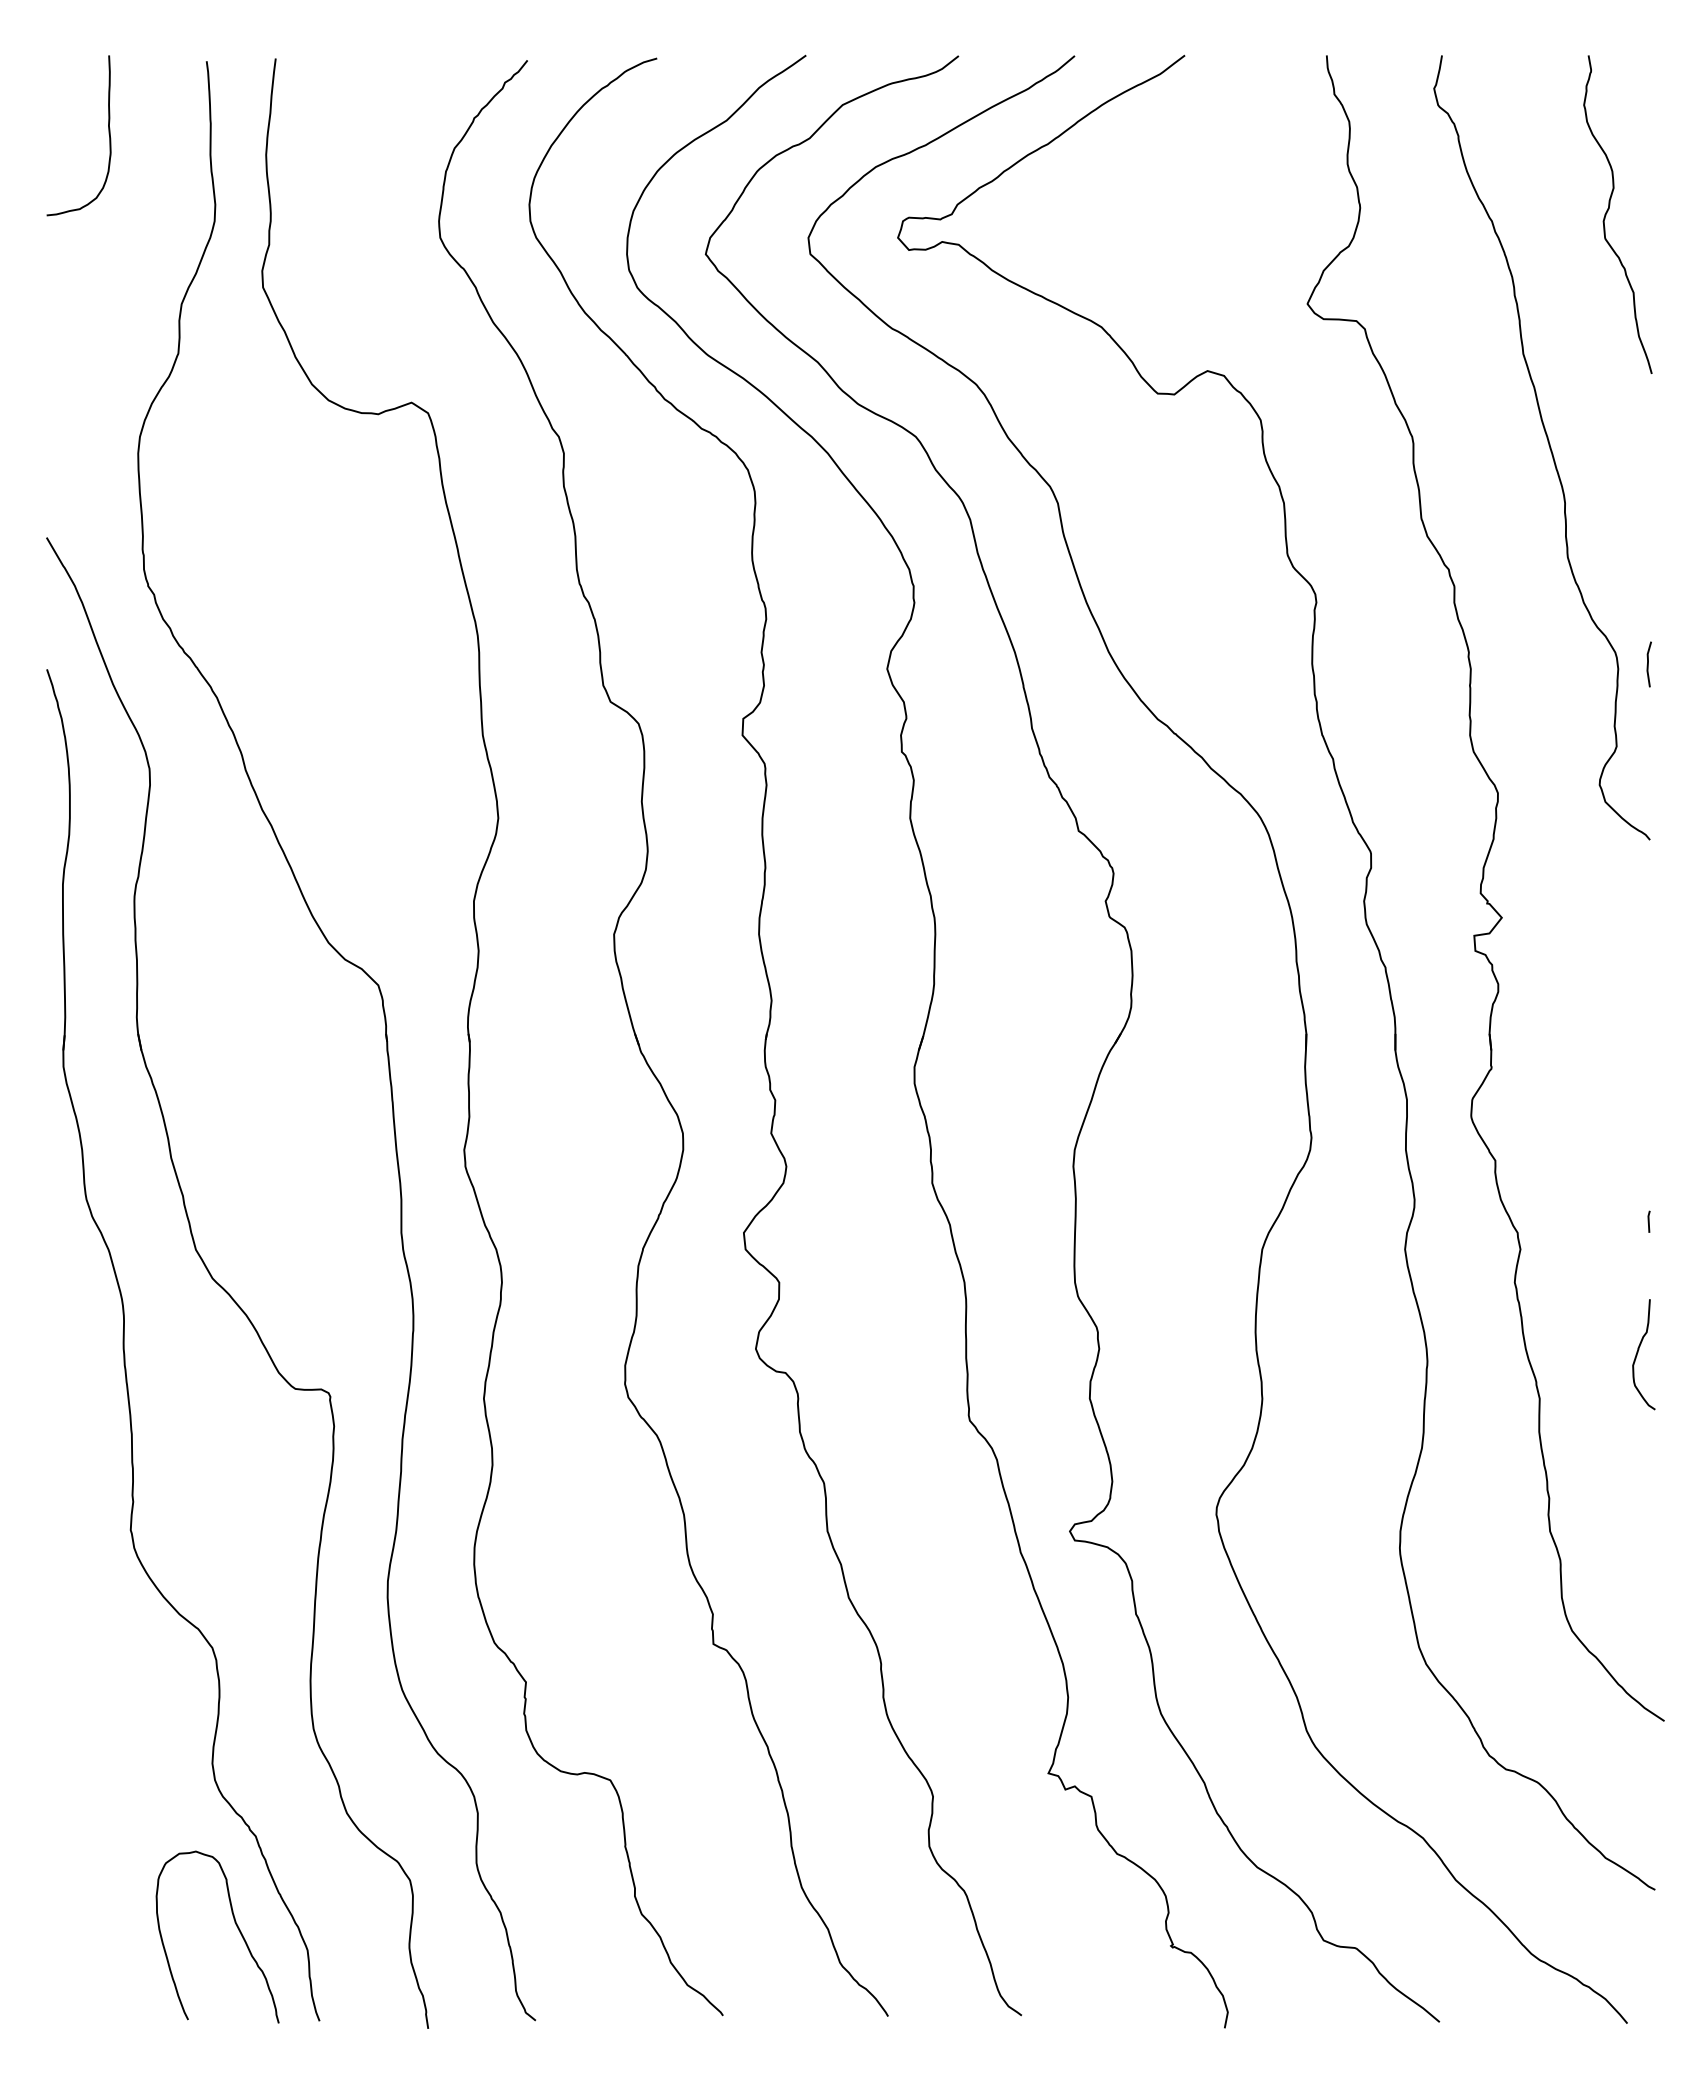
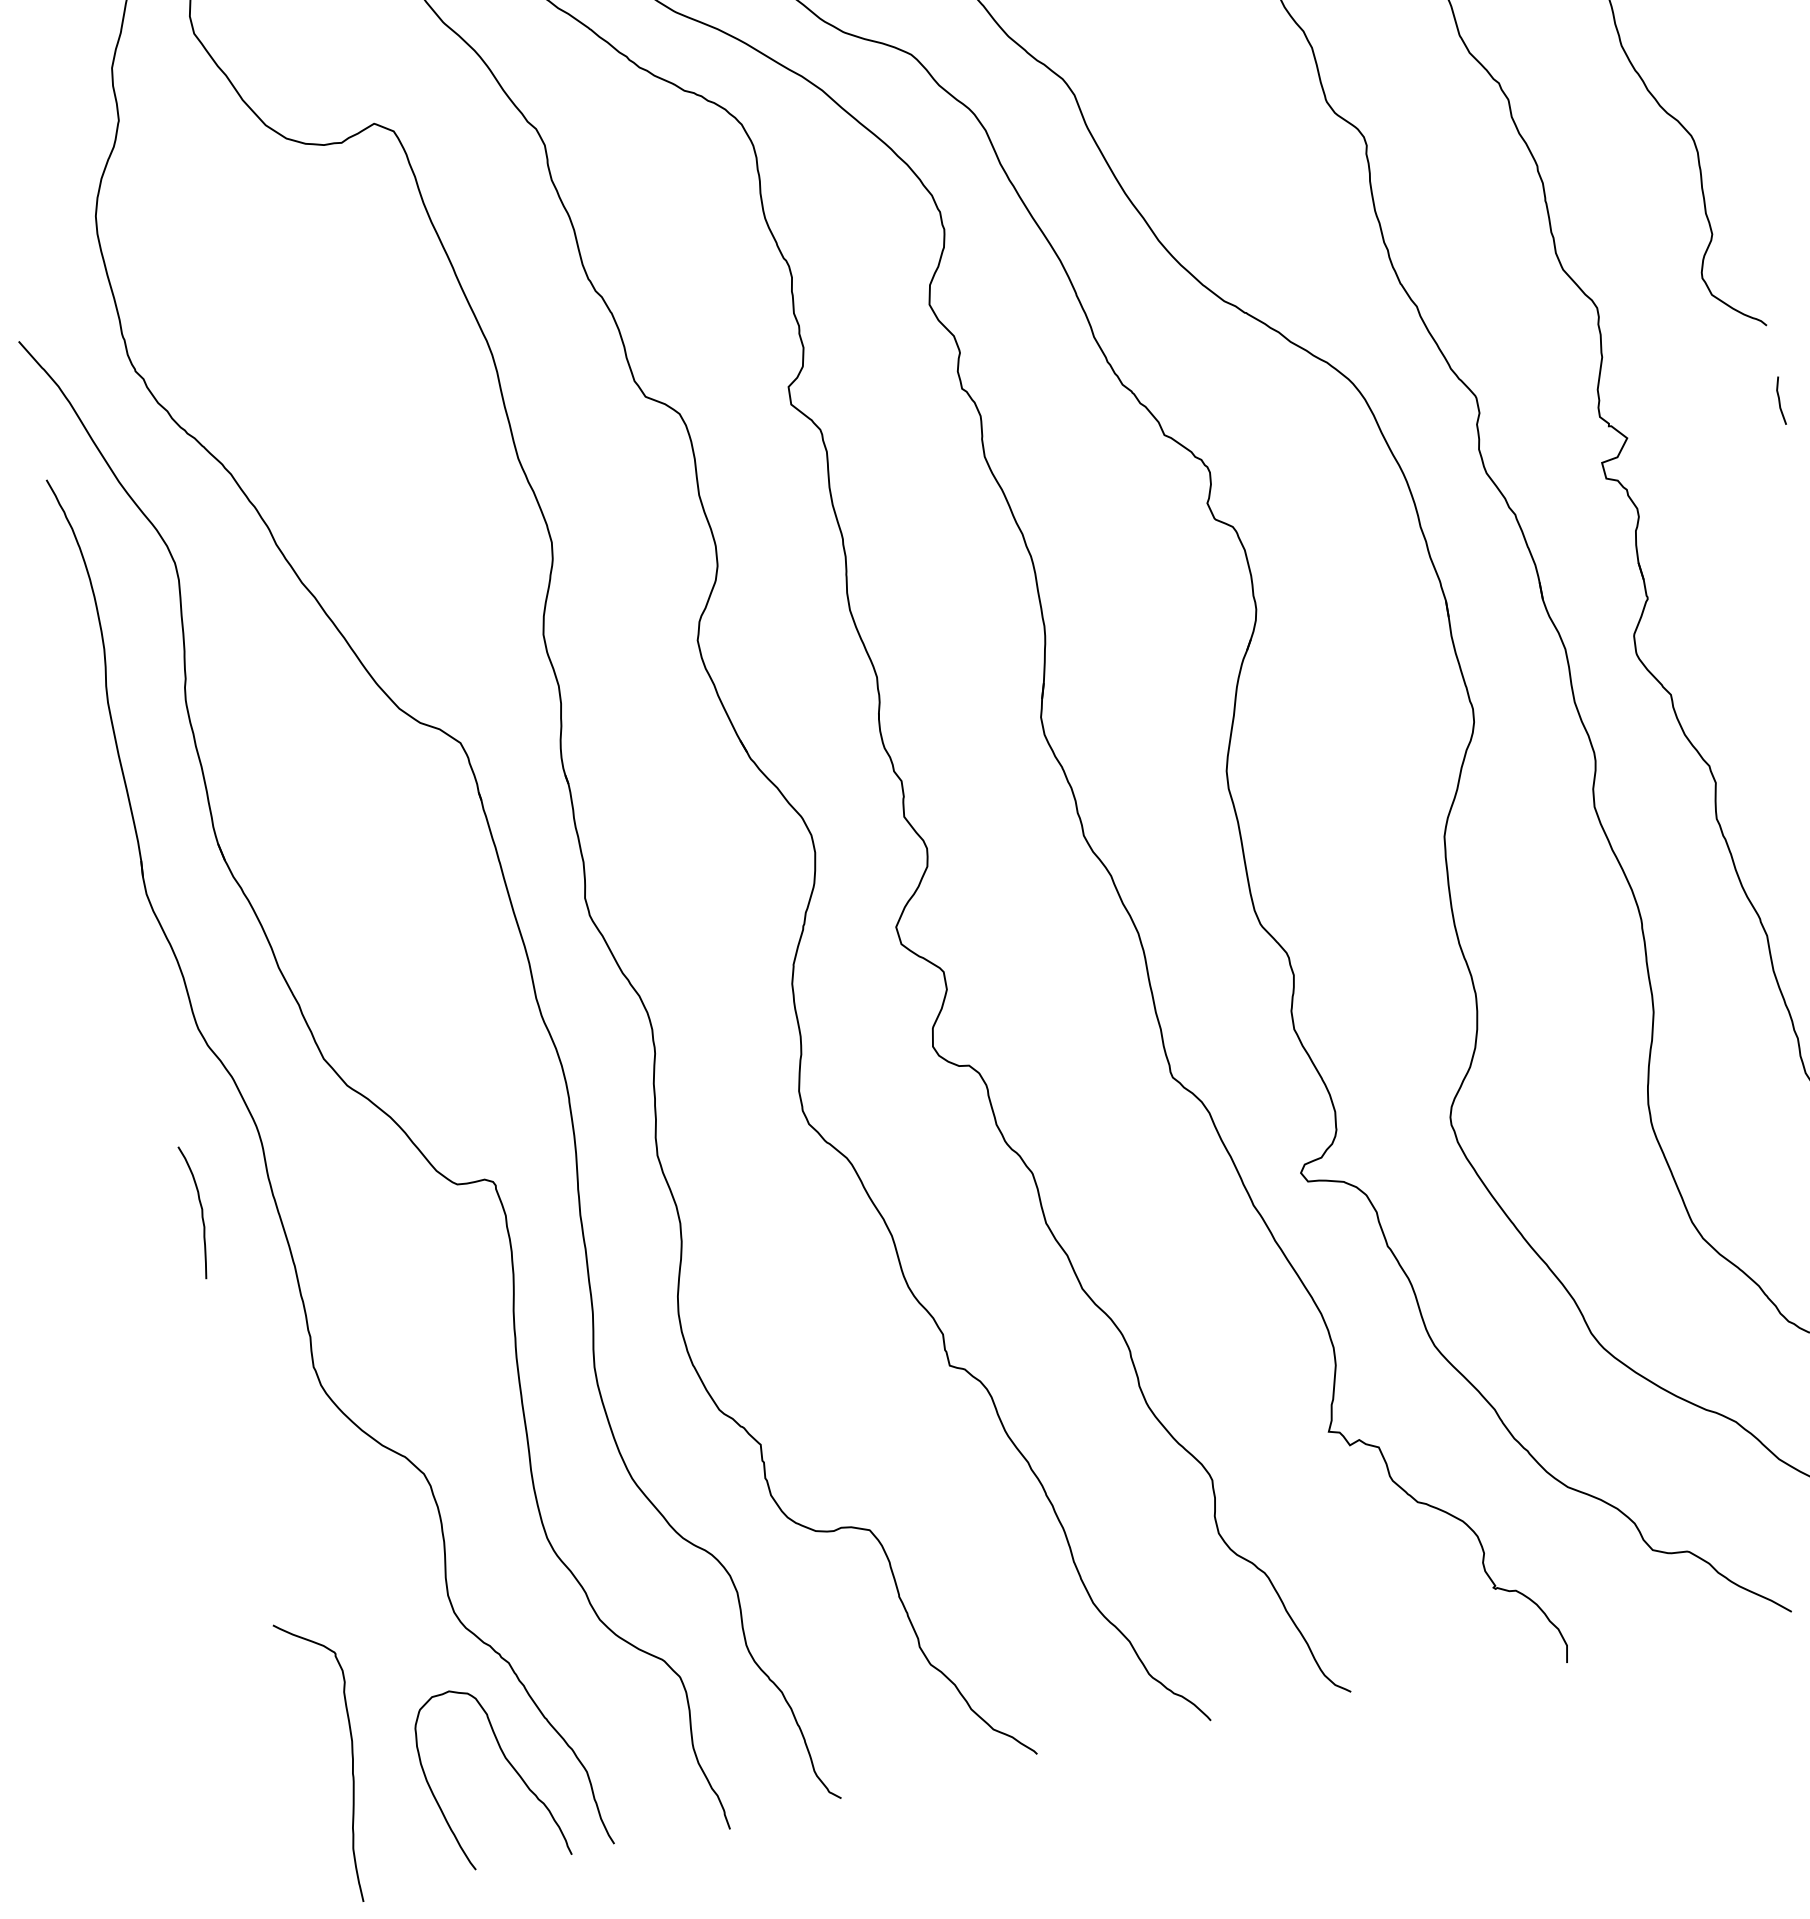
line: (1648, 664) -> (1780, 401), moved
curve: (56, 1366) -> (201, 1210), added
curve: (94, 1895) -> (351, 1758), added

